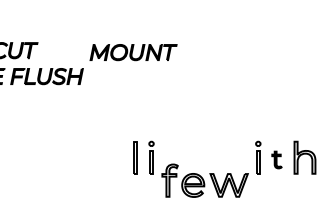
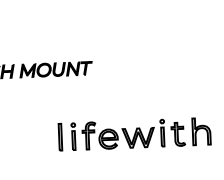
part: (133, 52) -> (56, 69), moved
part: (276, 159) -> (177, 133), size x1.67
part: (204, 180) -> (117, 134), moved

